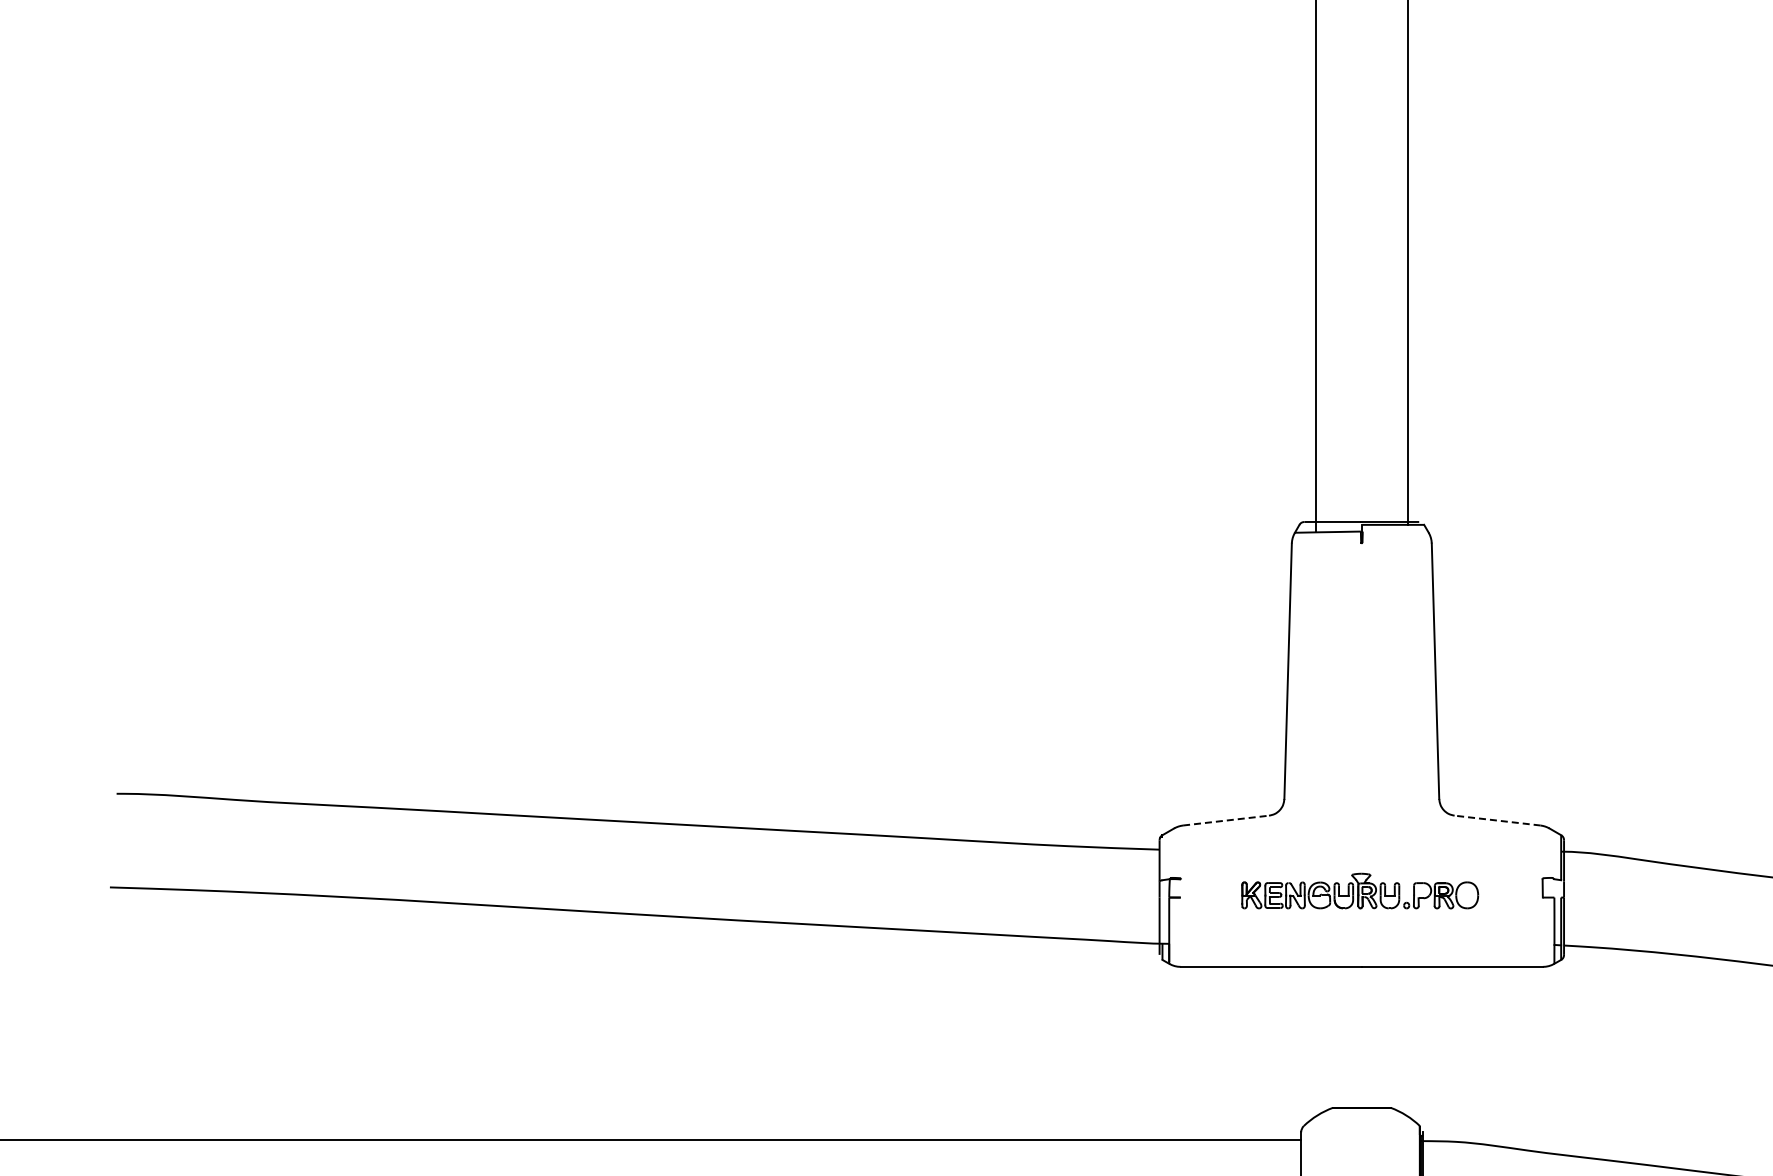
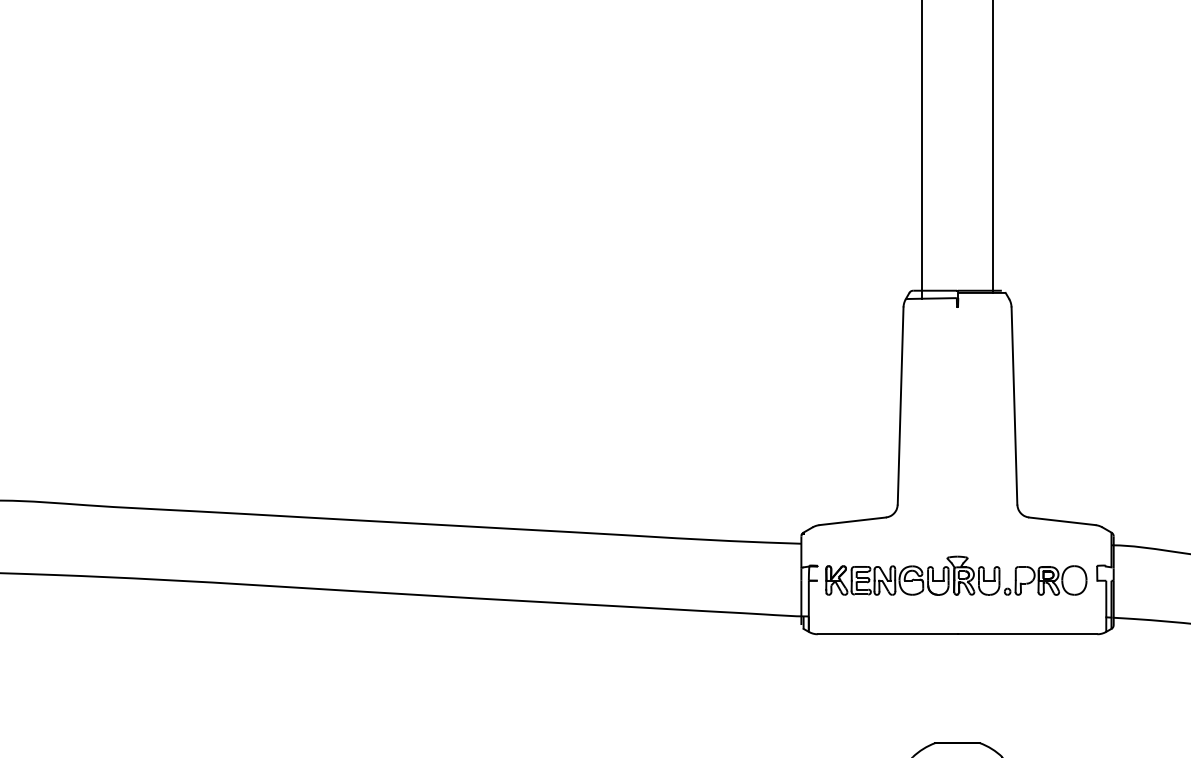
line: (1226, 820) -> (853, 521), dashed -> solid
line: (1497, 820) -> (1062, 521), dashed -> solid
part: (1359, 890) -> (955, 575), size x1.43

